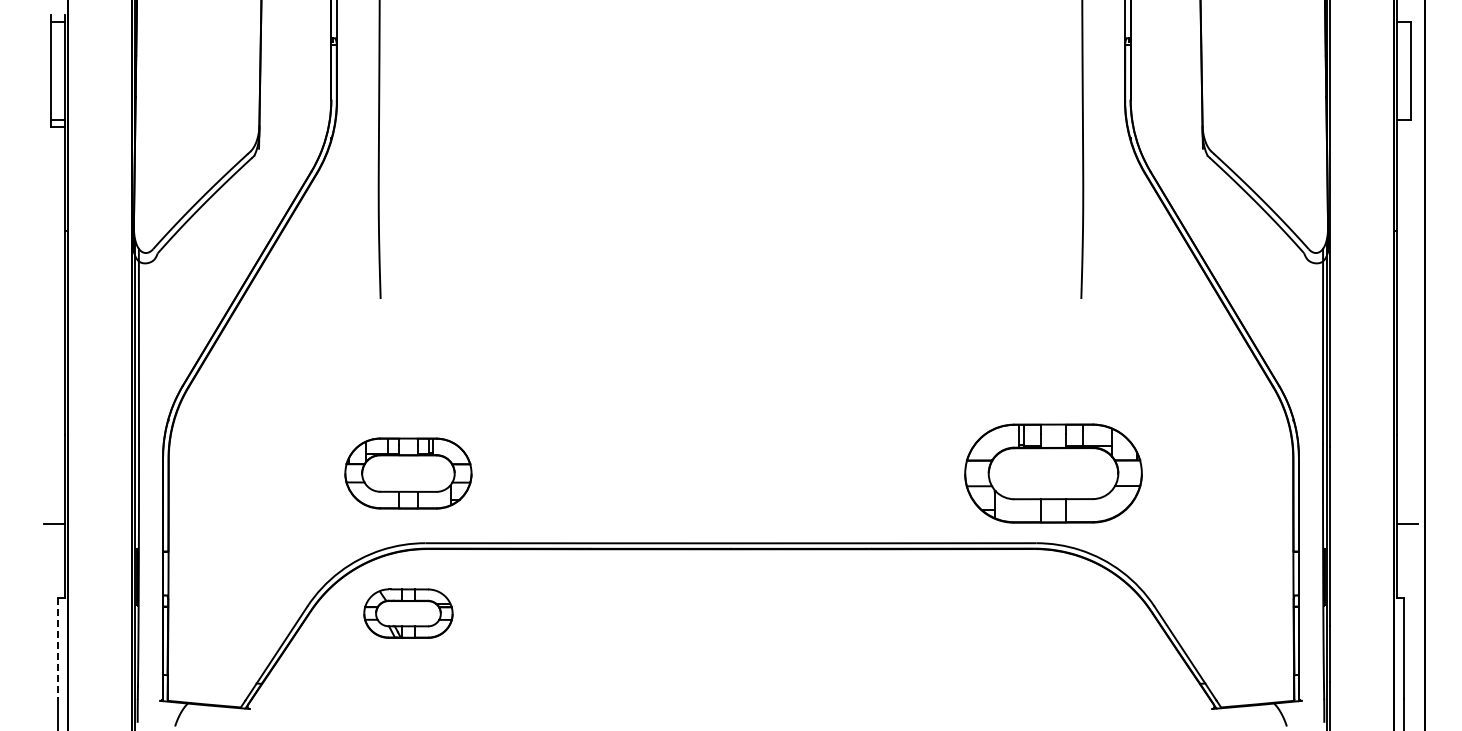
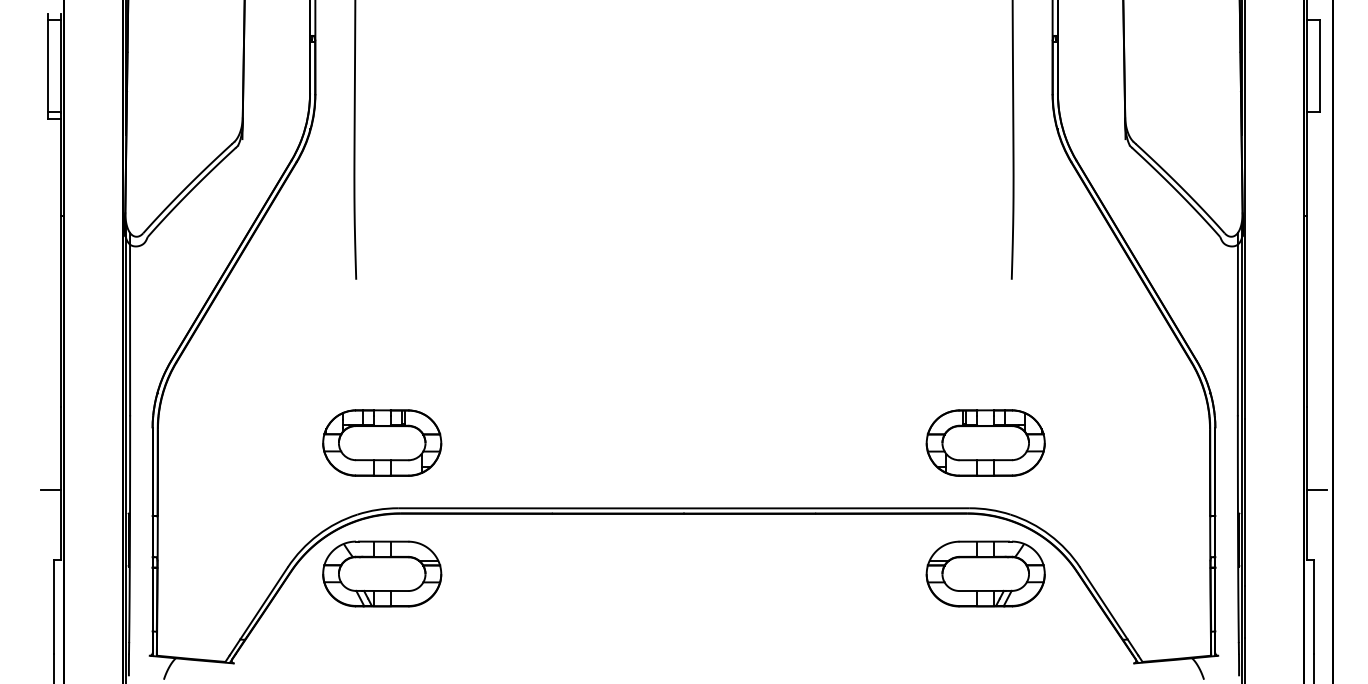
part: (1053, 473) -> (985, 443), size x0.71
part: (408, 613) -> (382, 574), size x1.43
part: (1053, 613) -> (985, 574), added
line: (57, 649) -> (53, 607), dashed -> solid

